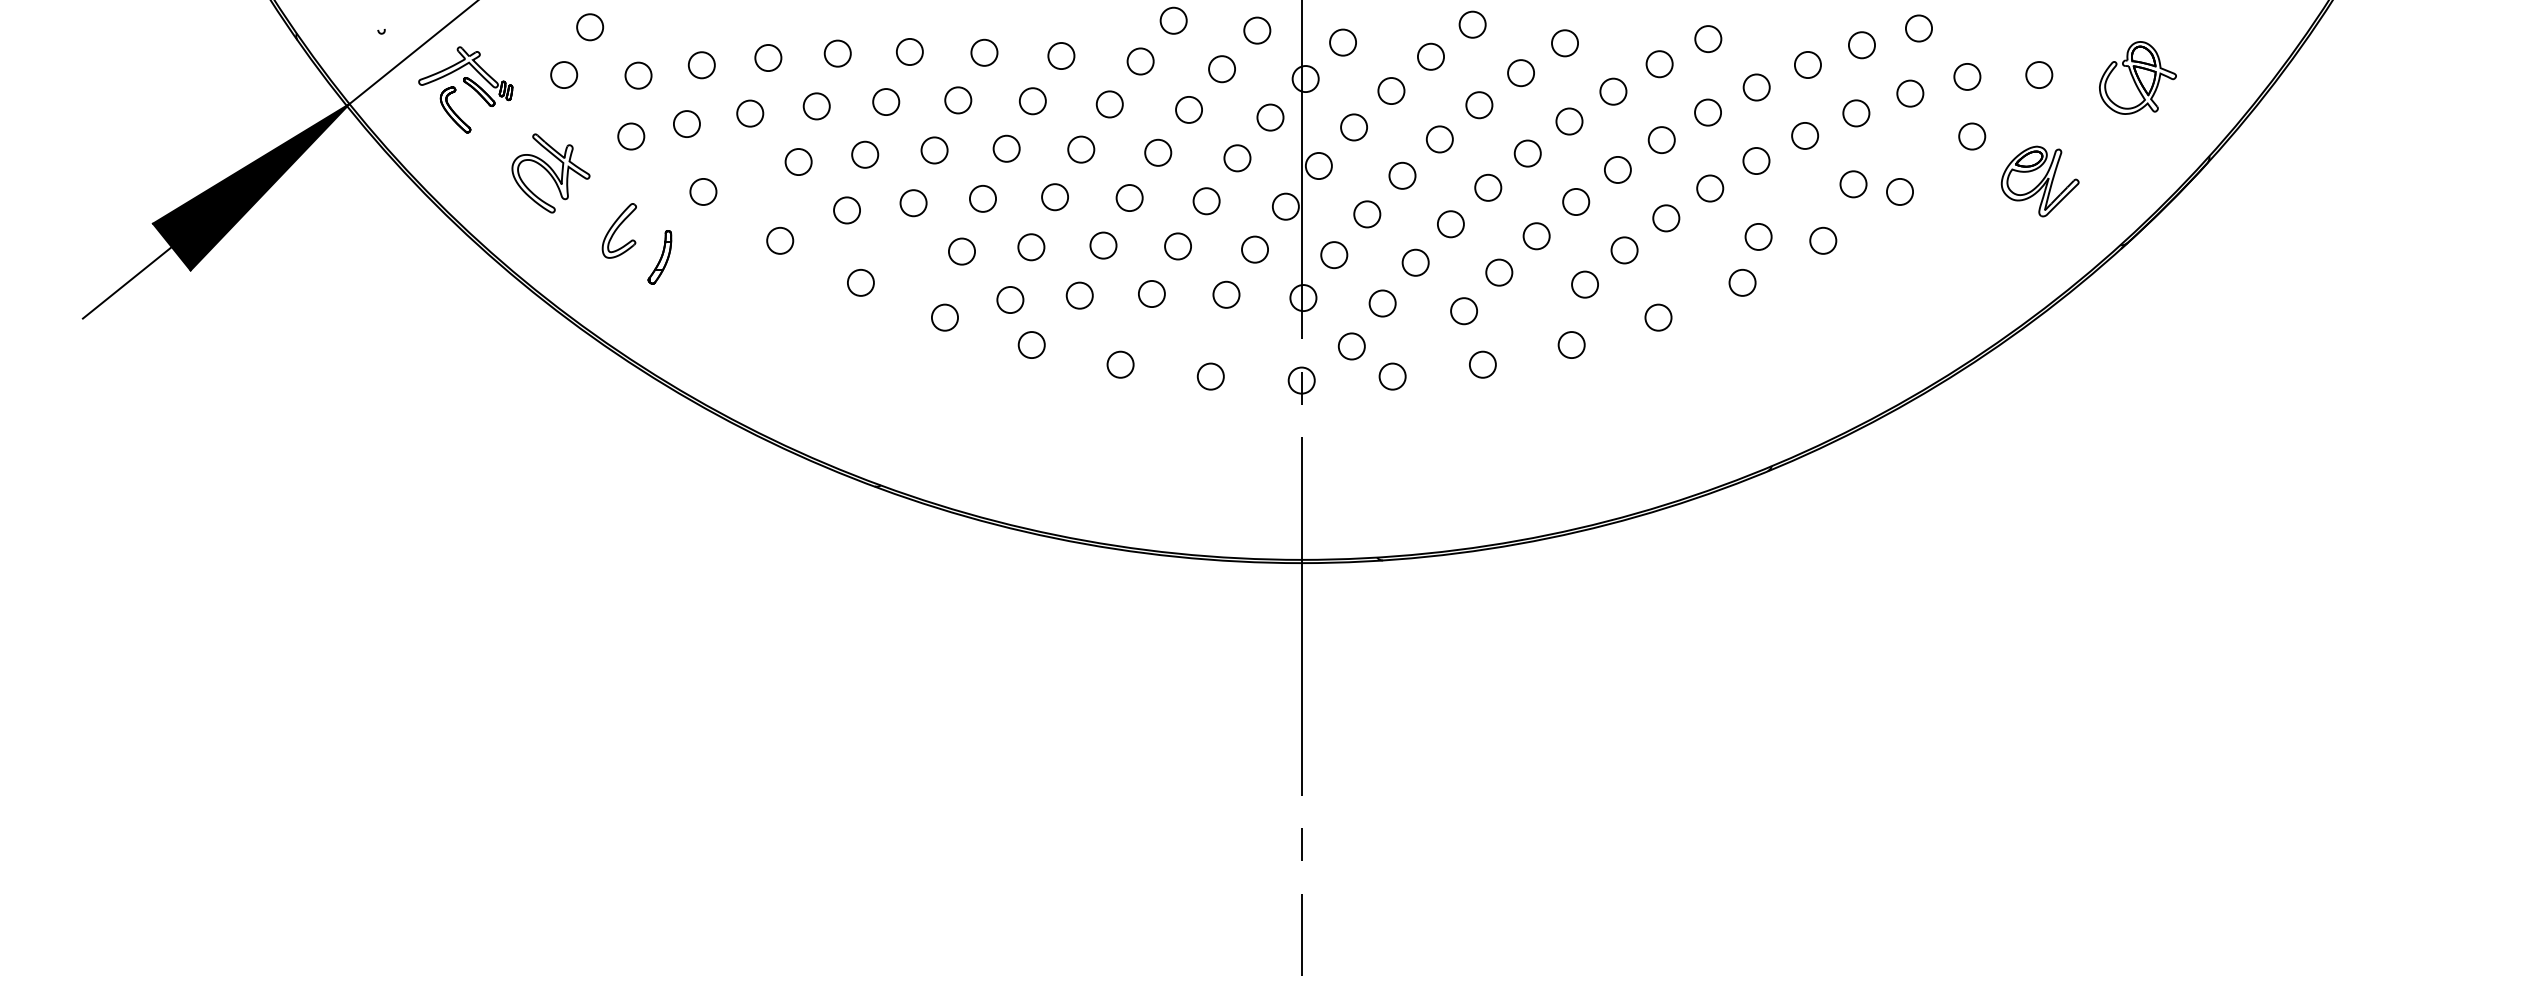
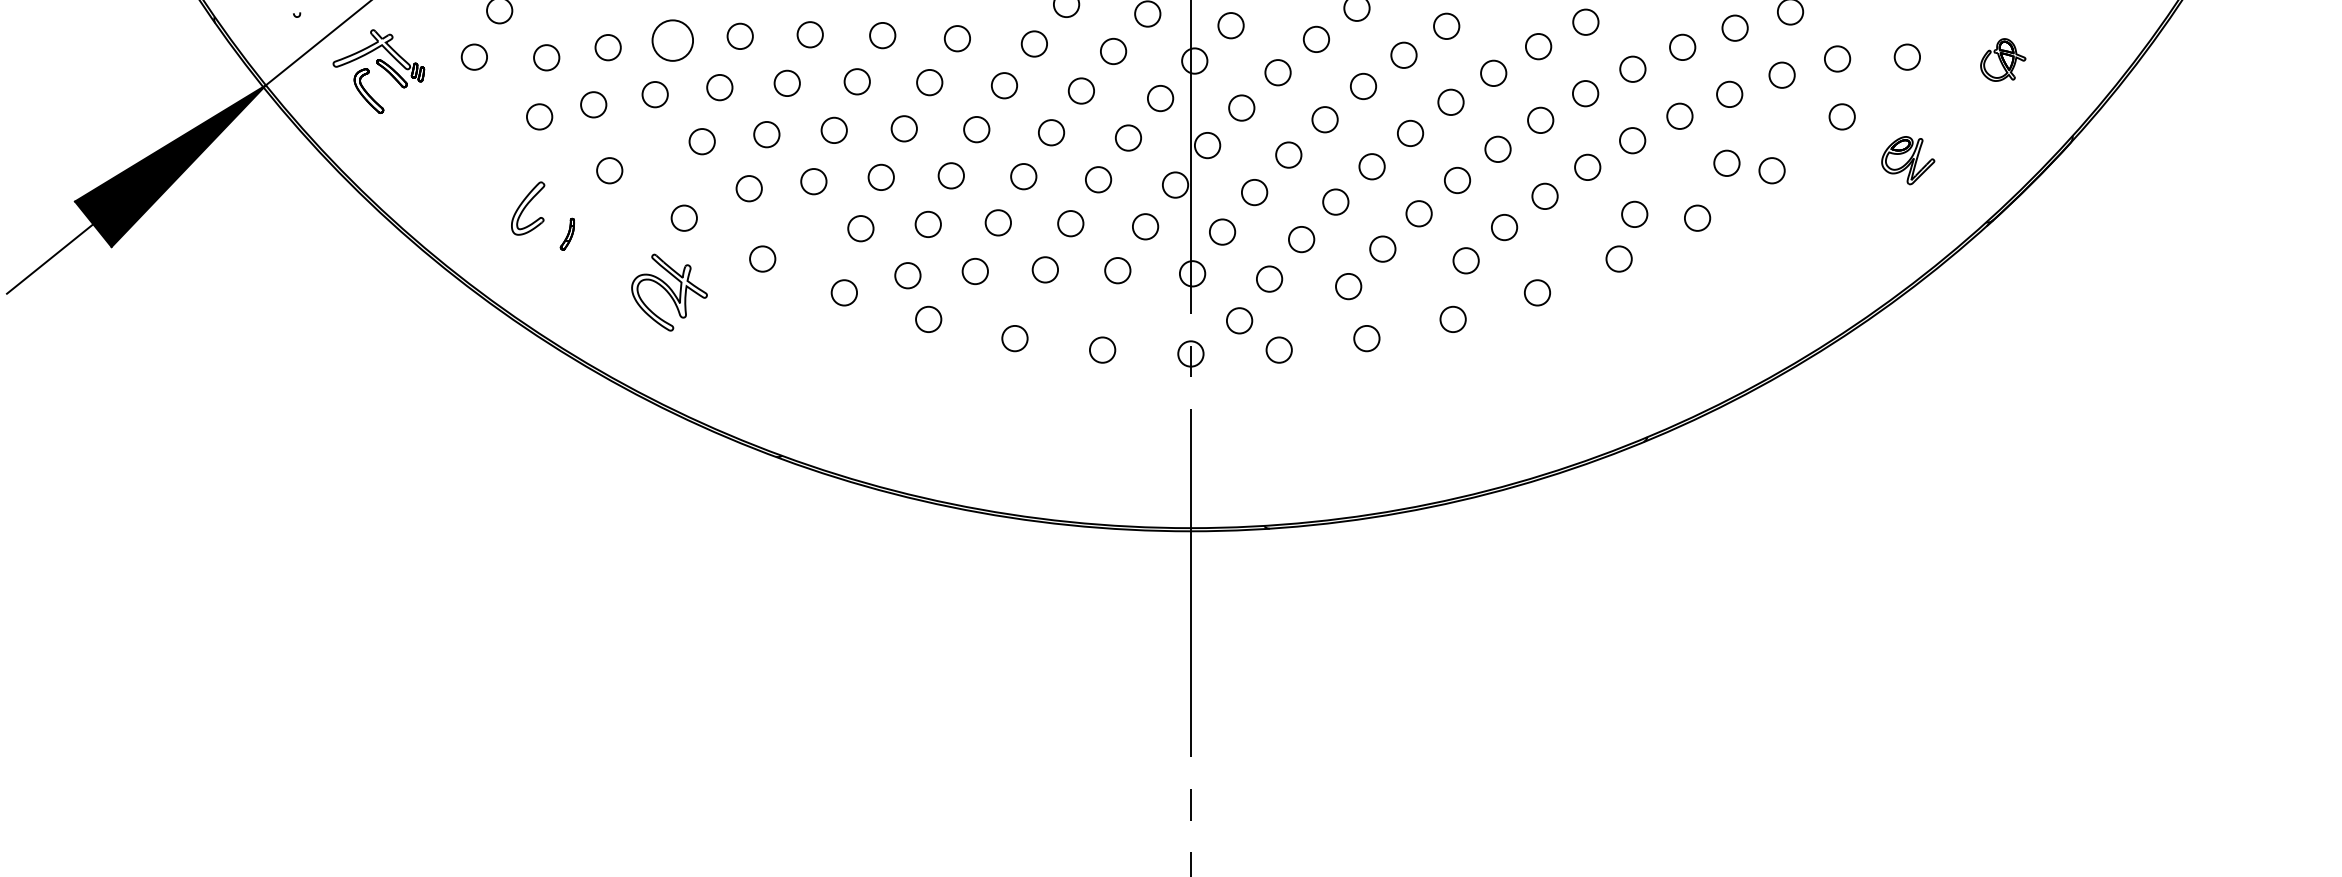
circle: (768, 57) -> (672, 40), size x1.6
part: (2137, 77) -> (2002, 59), size x0.6
part: (550, 173) -> (669, 292), moved
part: (2039, 181) -> (1907, 160), size x0.7
part: (659, 257) -> (567, 234), size x0.6

